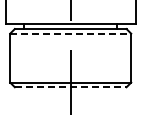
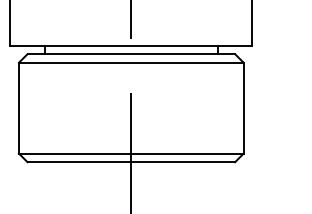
line: (70, 33) -> (130, 62), dashed -> solid
line: (70, 87) -> (130, 162), dashed -> solid

